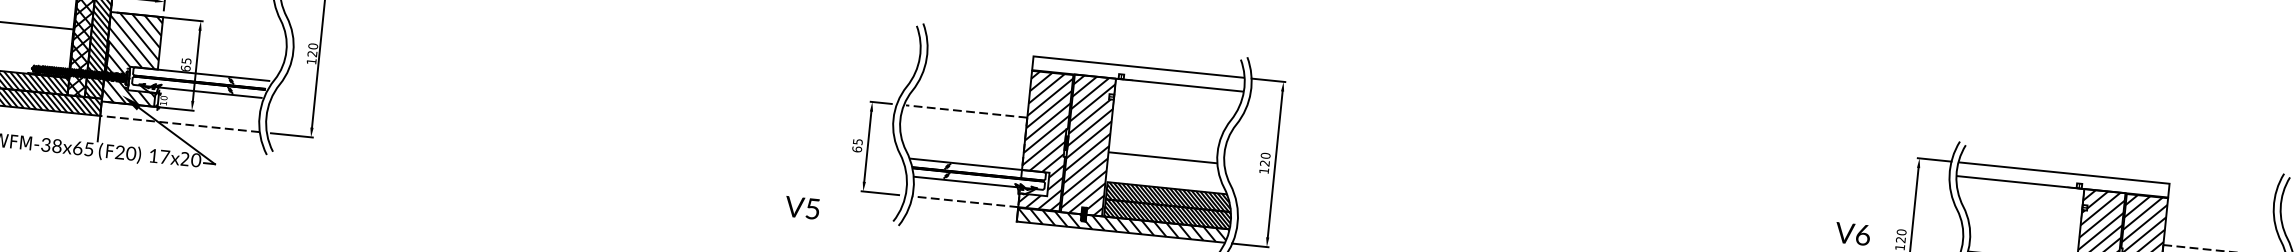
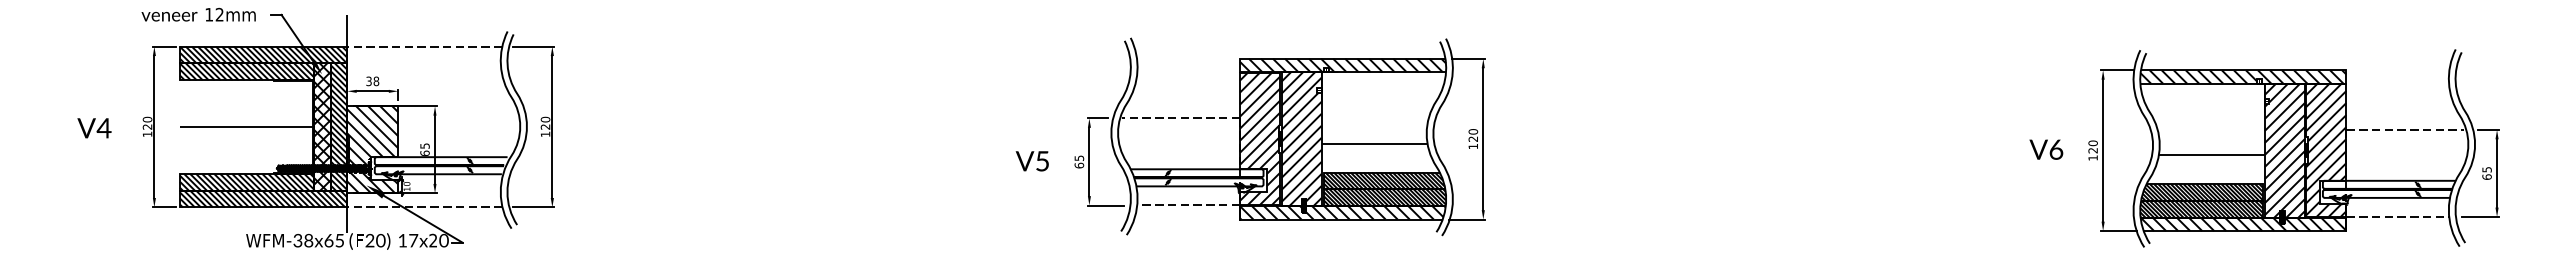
hatch: (1139, 74) -> (1343, 65), added
hatch: (2063, 179) -> (2243, 76), added
text: (801, 208) -> (1031, 161), moved

